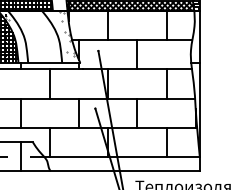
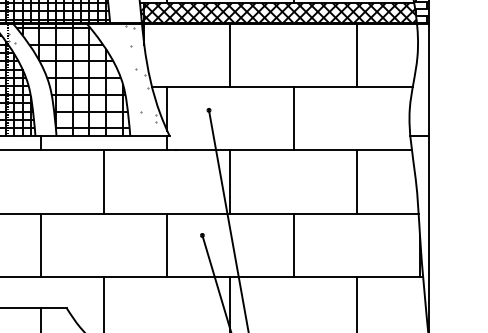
hatch: (35, 36) -> (72, 78), added

